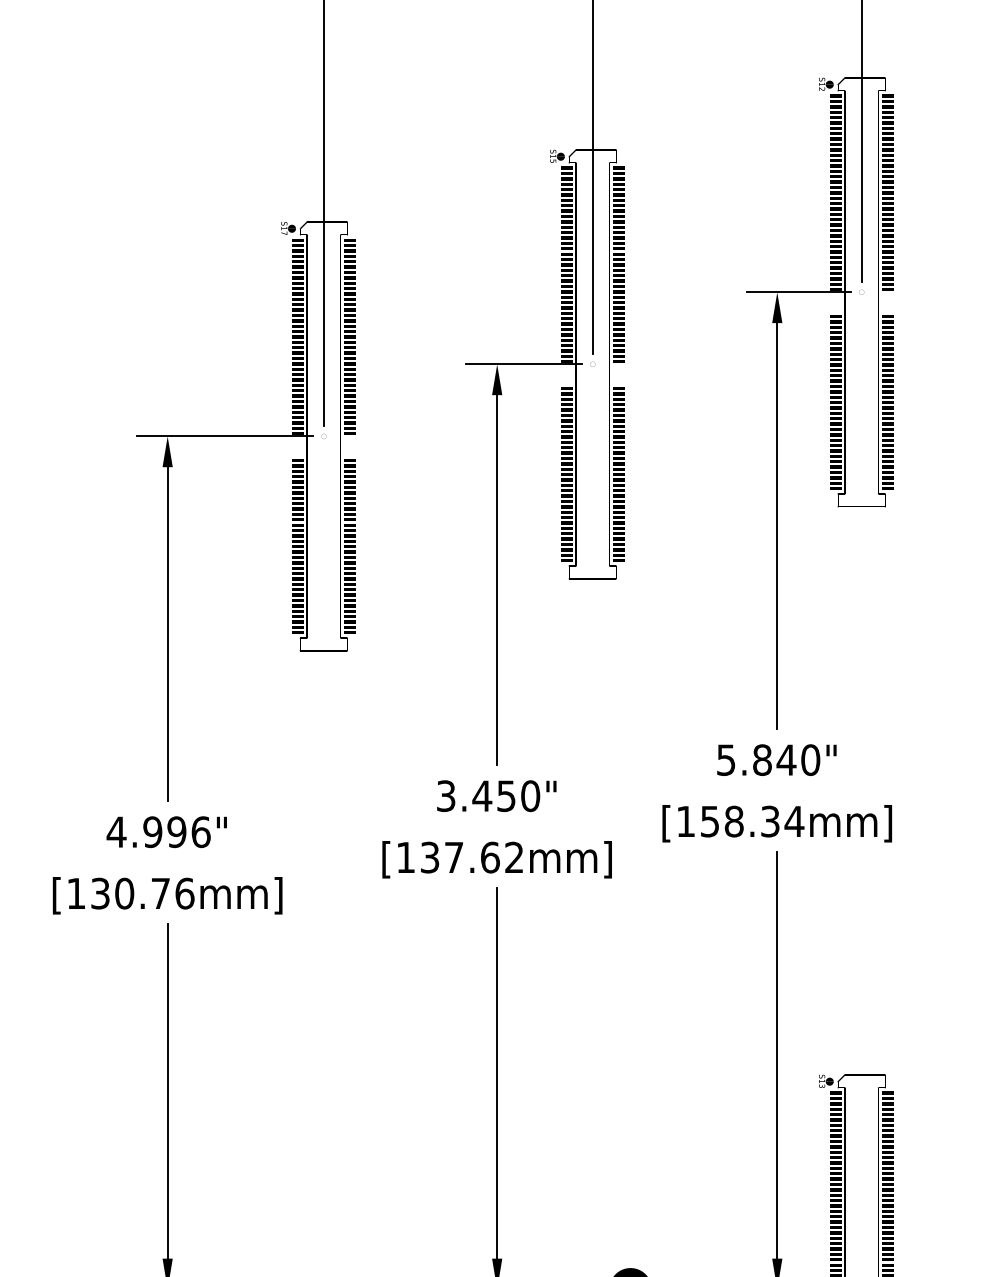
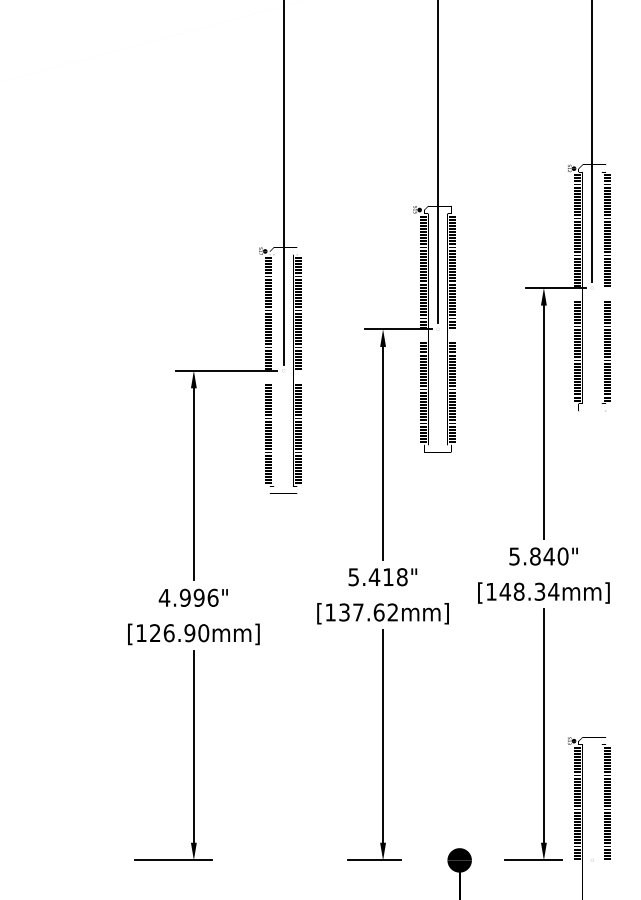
text: (489, 796) -> (378, 577), 3.450" -> 5.418"
text: (710, 821) -> (505, 591), [158.34mm] -> [148.34mm]
text: (142, 894) -> (179, 633), [130.76mm] -> [126.90mm]

